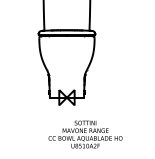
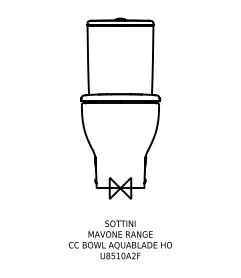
text: (85, 134) -> (120, 239), moved

